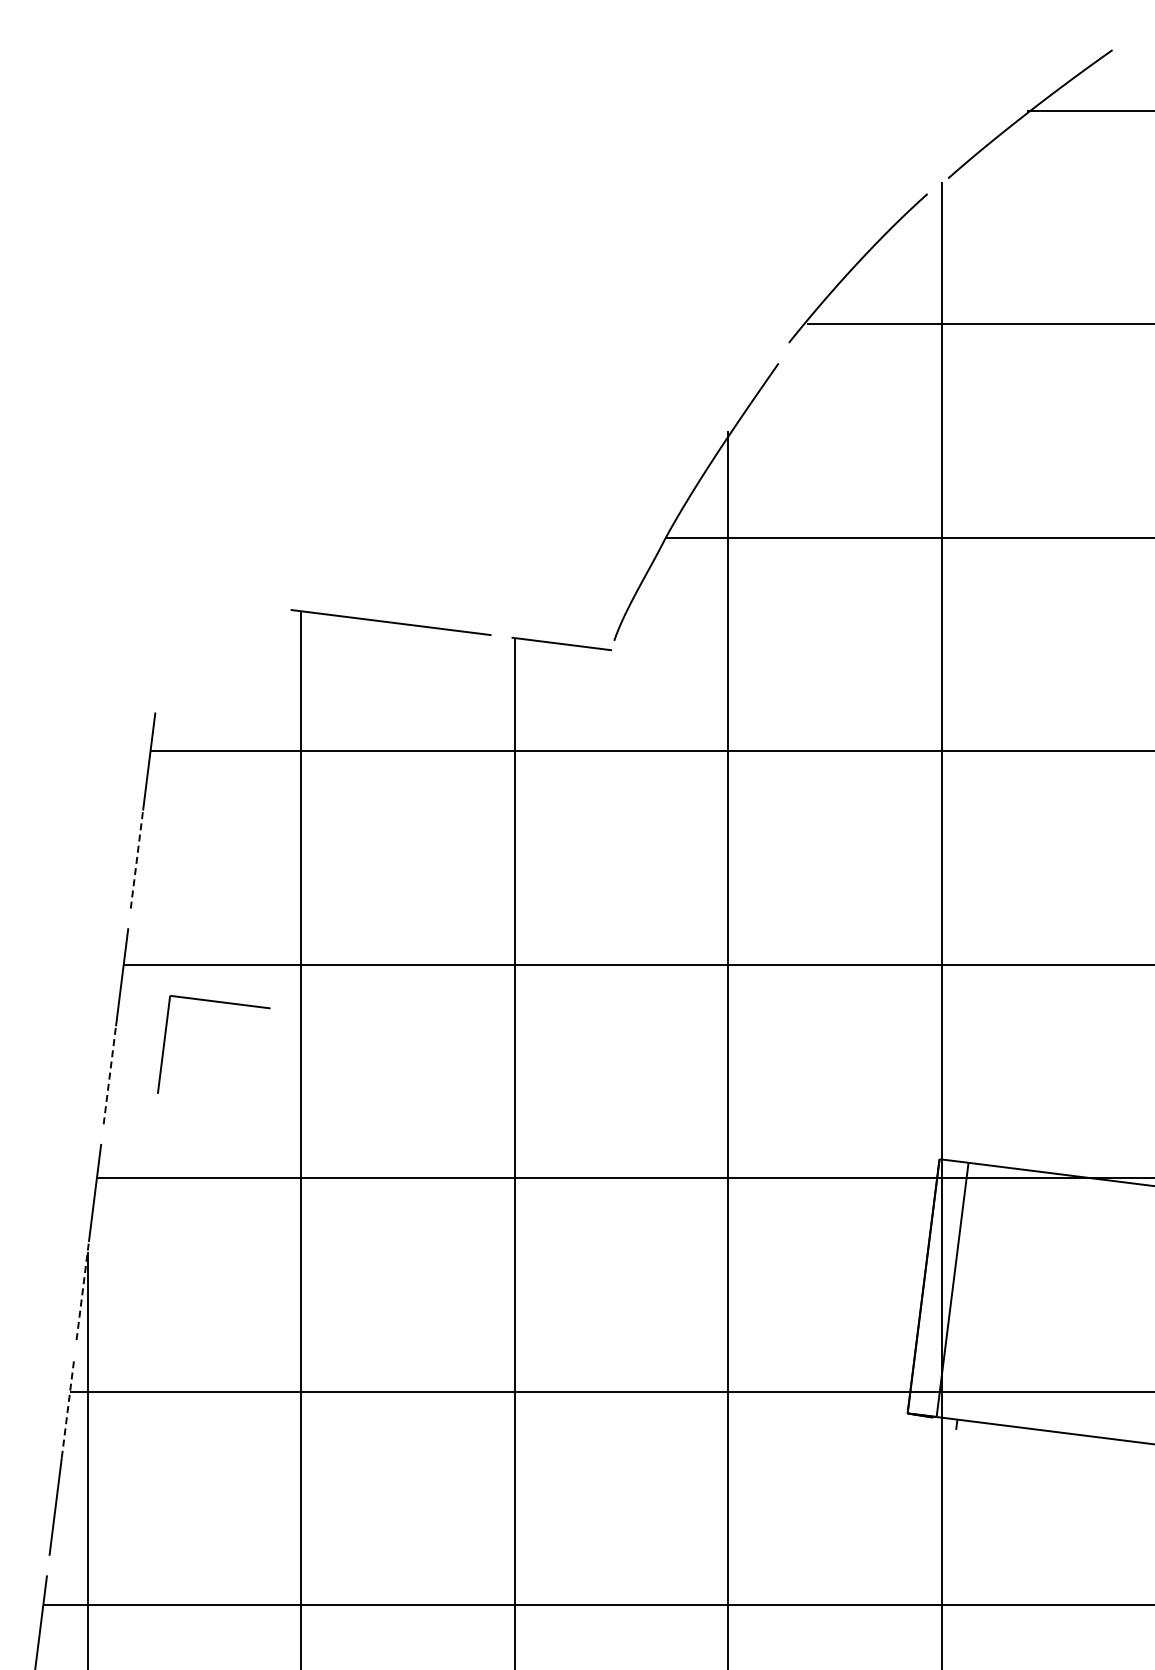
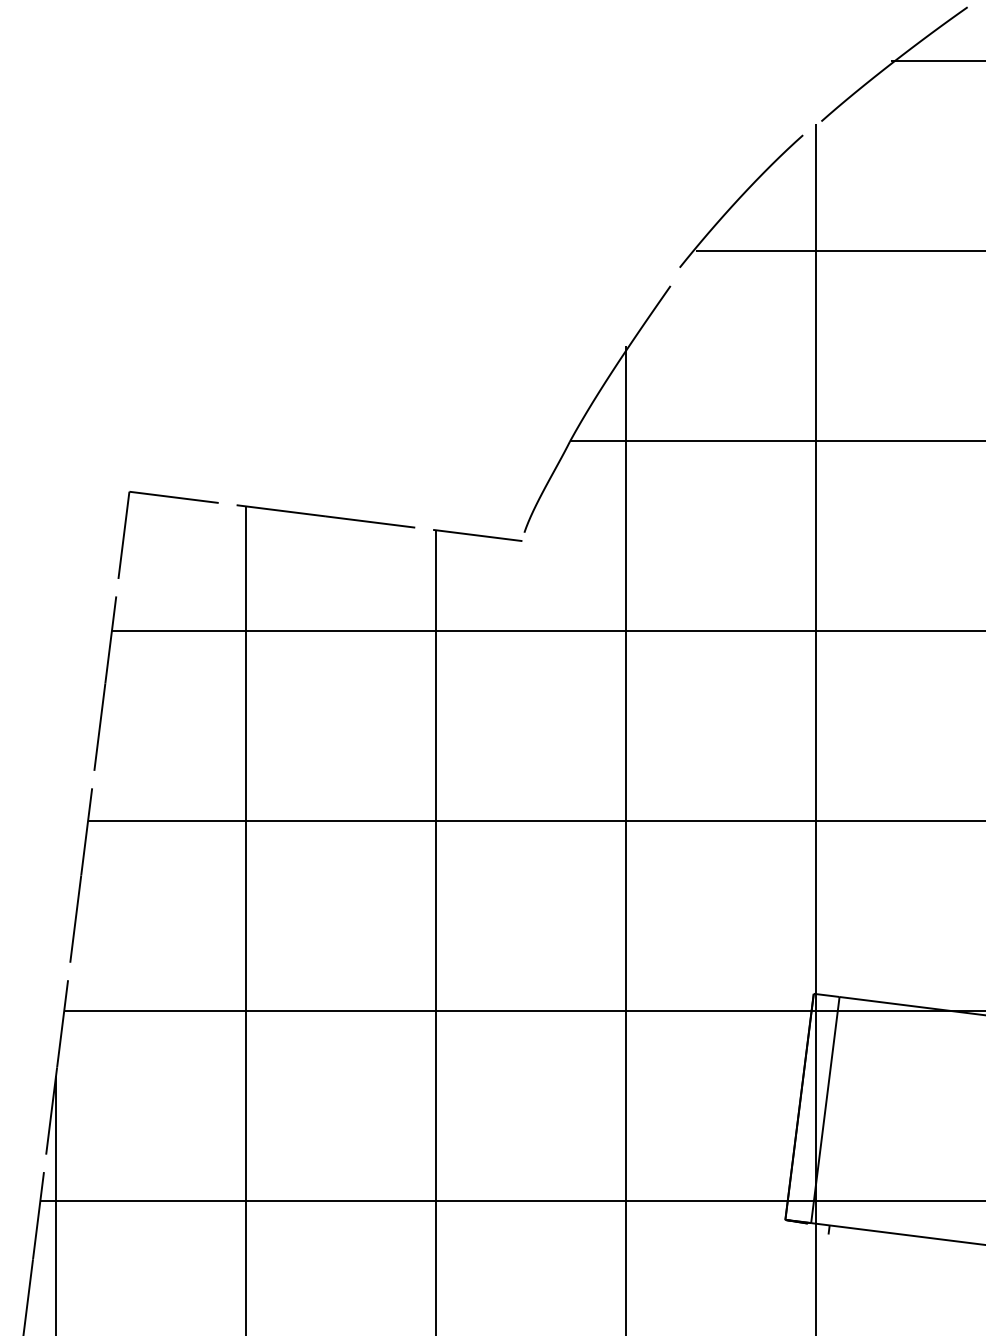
line: (137, 859) -> (100, 727), dashed -> solid
part: (221, 1003) -> (175, 498), moved
line: (109, 1074) -> (75, 918), dashed -> solid
line: (82, 1290) -> (51, 1110), dashed -> solid
line: (68, 1408) -> (38, 1215), dashed -> solid

